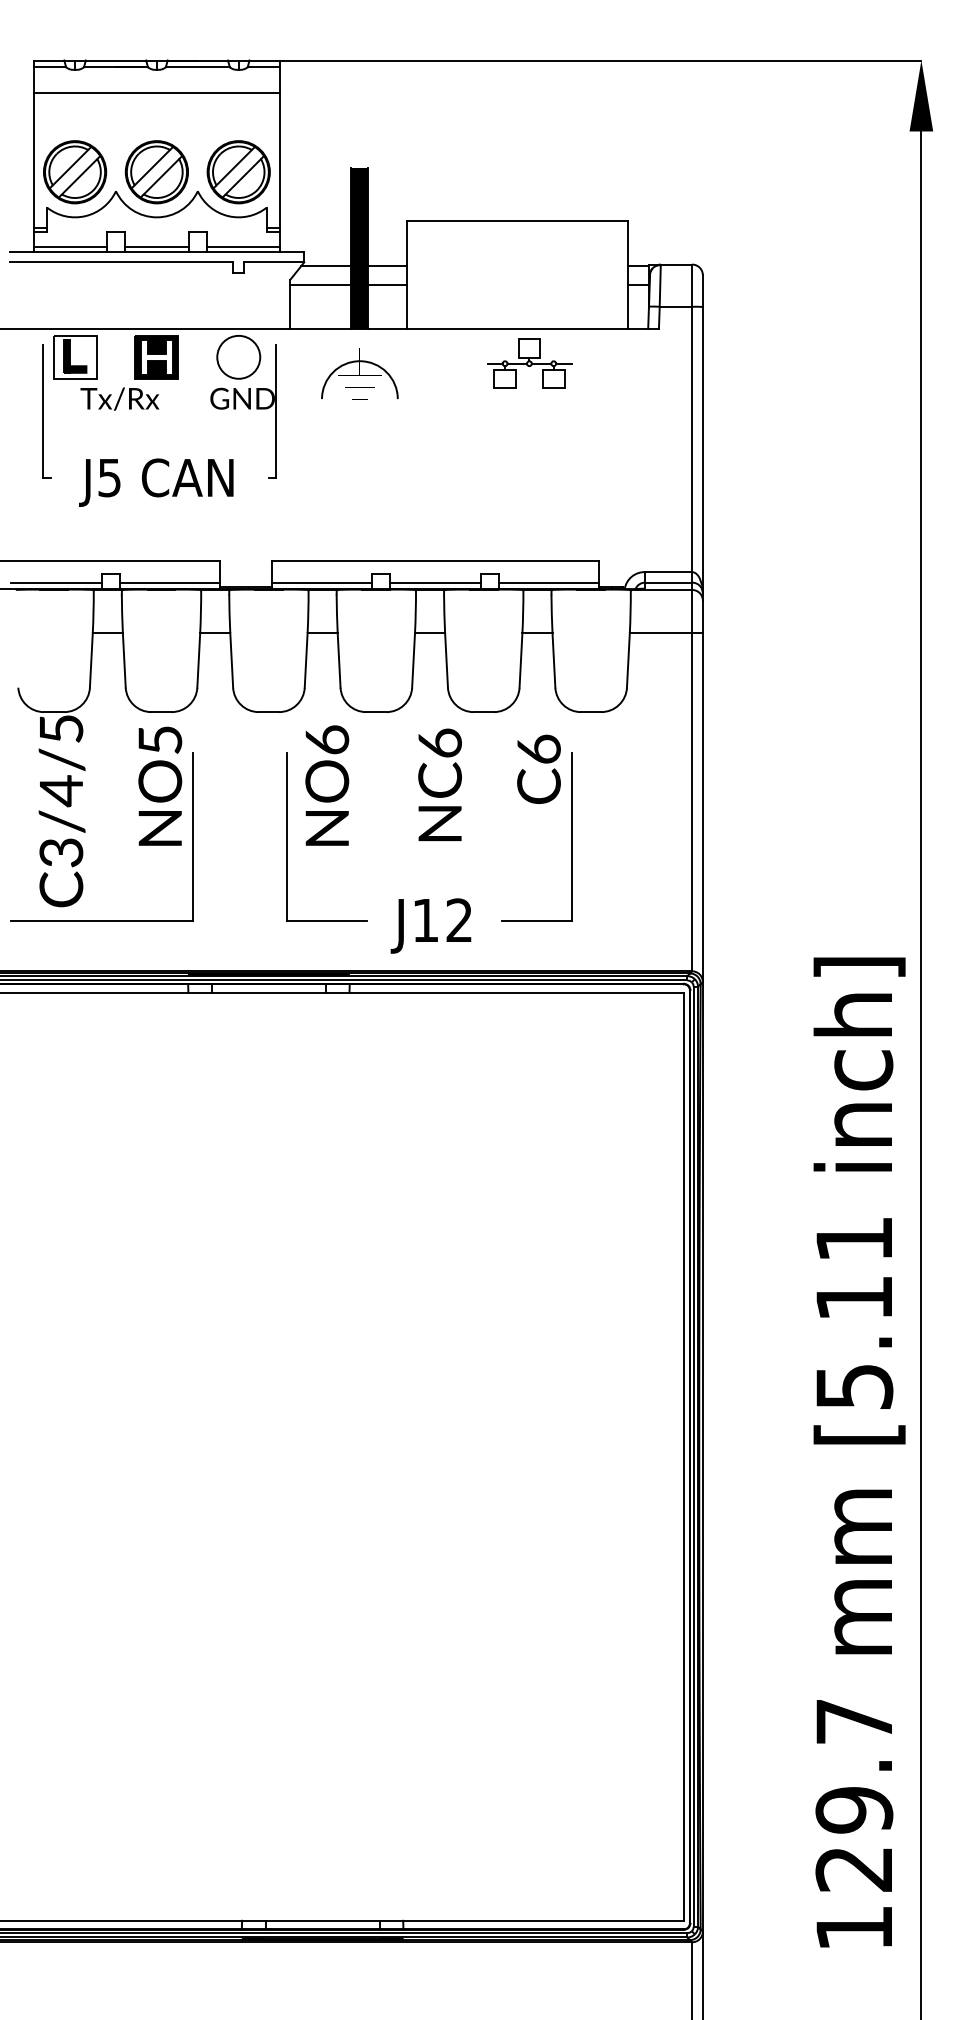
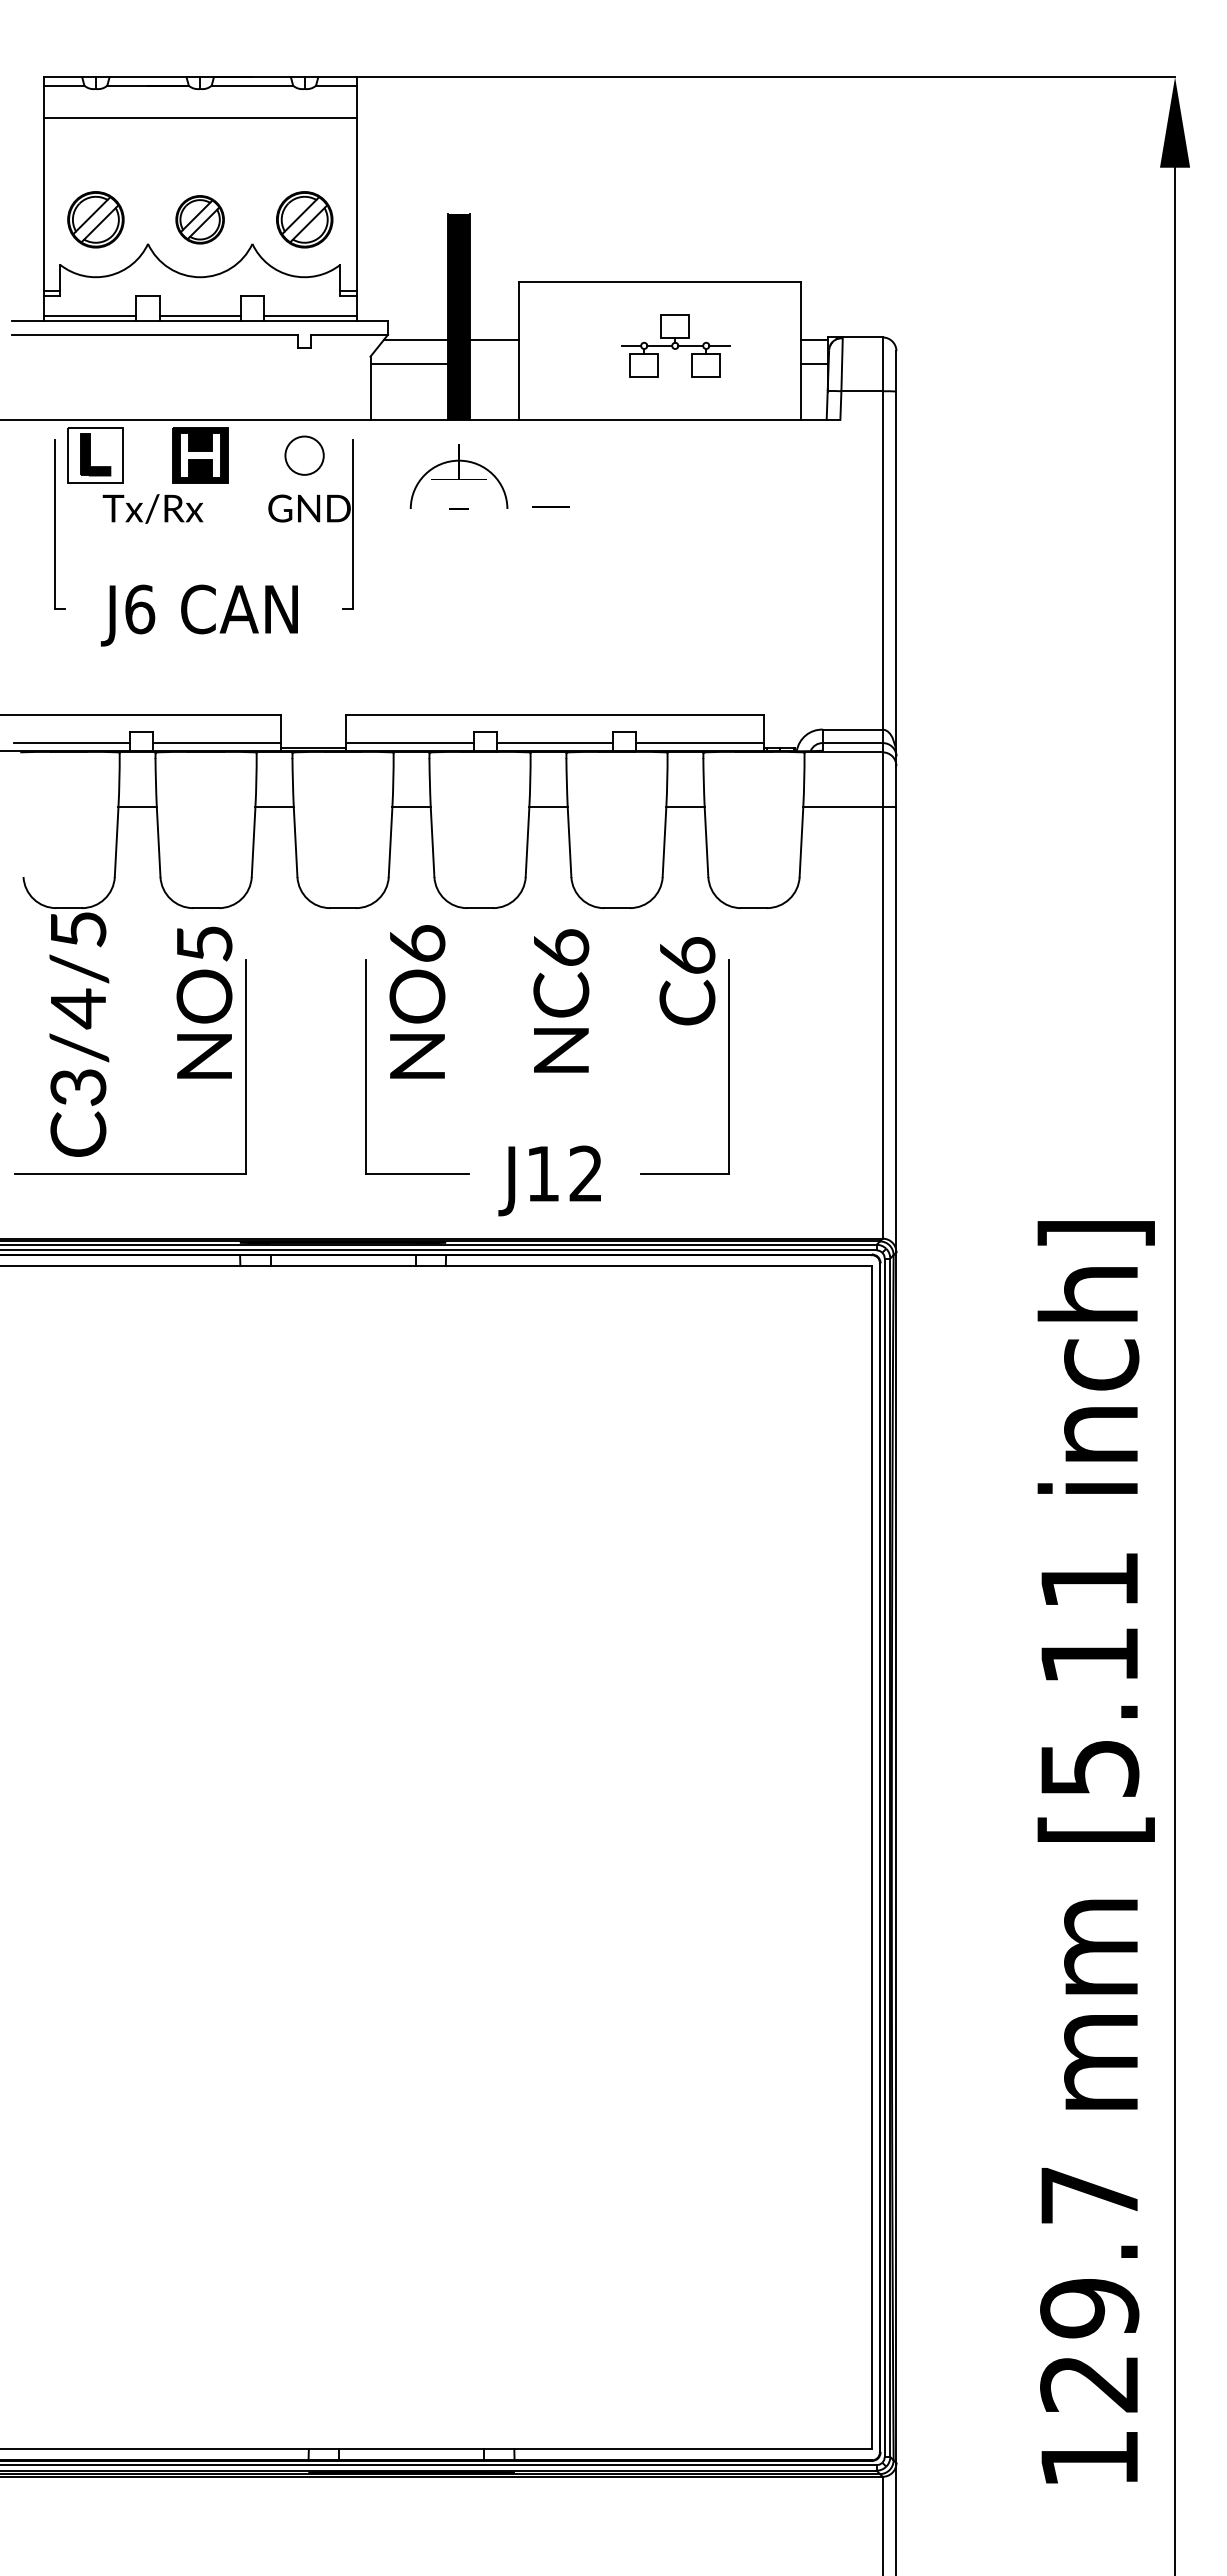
part: (74, 172) -> (95, 219), size x0.7
part: (156, 172) -> (199, 219), size x0.6
part: (238, 172) -> (304, 219), size x0.7
line: (386, 285) -> (493, 363), removed
circle: (238, 357) -> (304, 455), size x0.7
part: (529, 363) -> (675, 345), moved
line: (359, 386) -> (550, 506), moved
text: (110, 477) -> (140, 609), J5 -> J6

